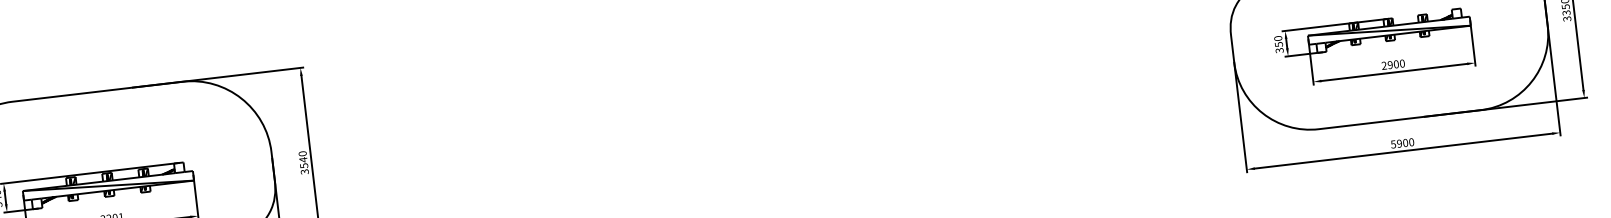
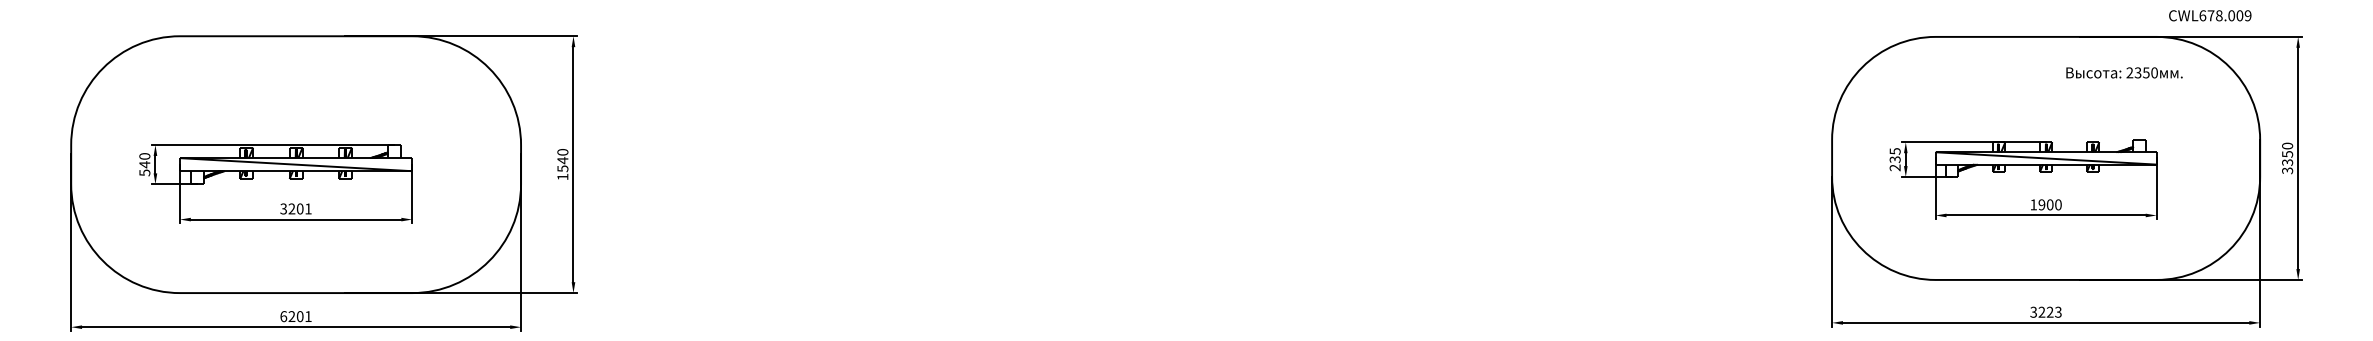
text: (1278, 44) -> (1894, 159), 350 -> 235
text: (1384, 65) -> (2033, 204), 2900 -> 1900
text: (1402, 142) -> (2045, 311), 5900 -> 3223
text: (304, 171) -> (562, 176), 3540 -> 1540

